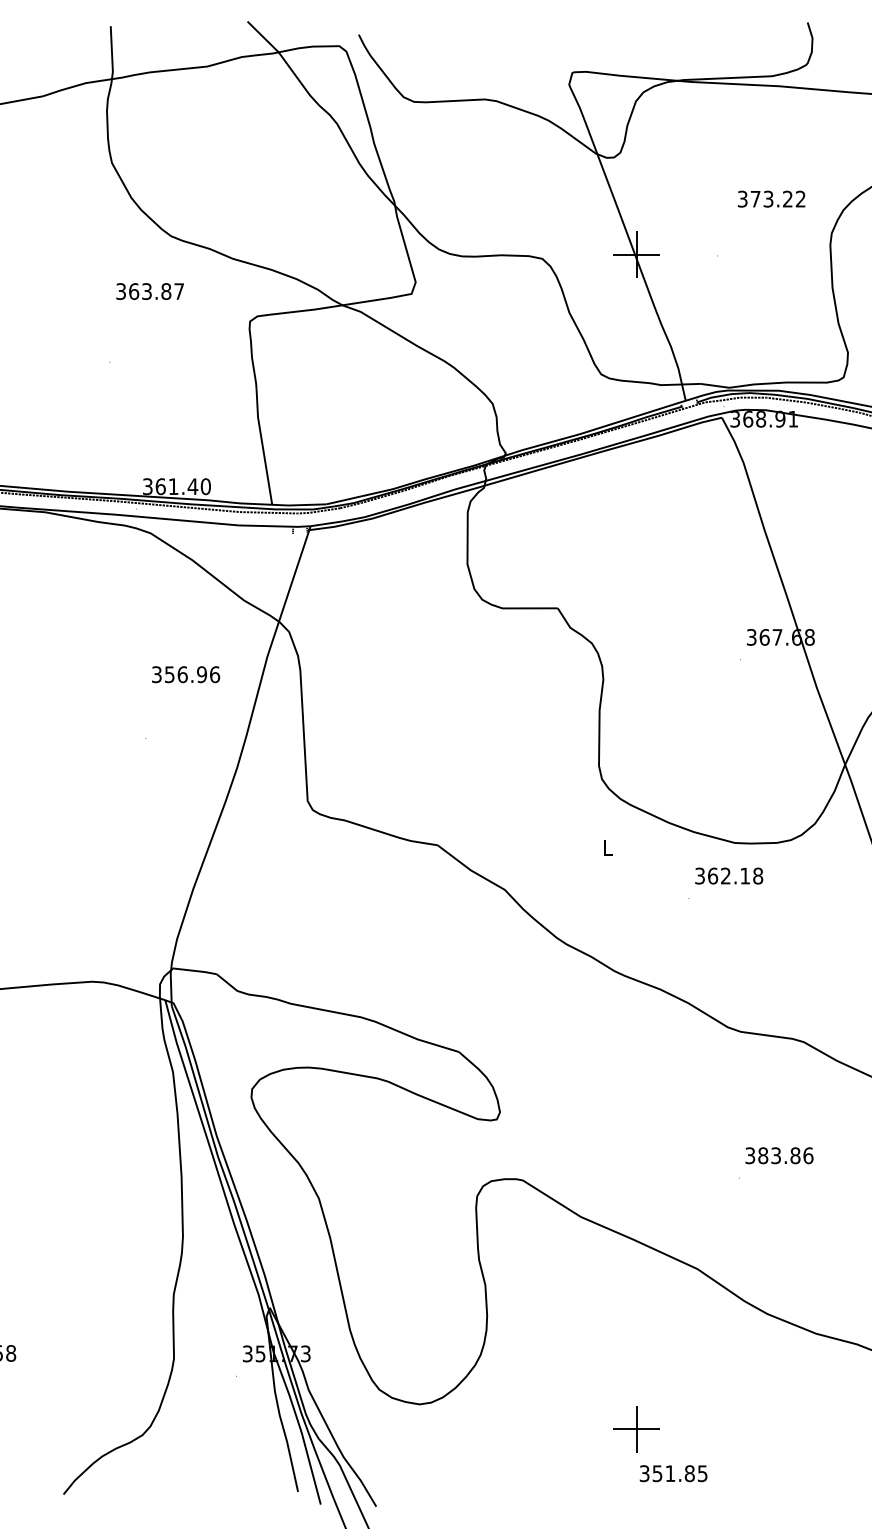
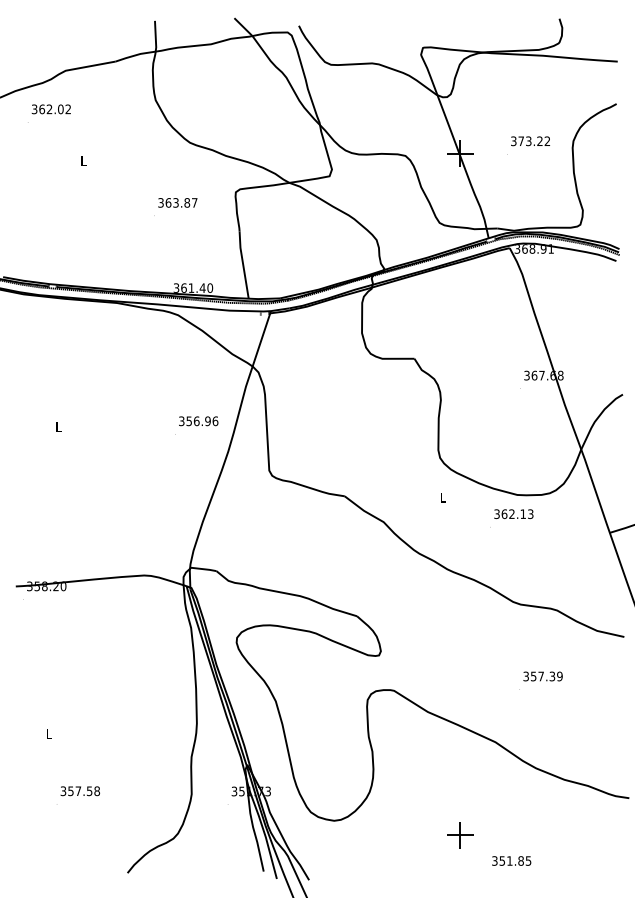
text: (771, 199) -> (530, 141), moved
text: (149, 290) -> (177, 202), moved
text: (185, 675) -> (198, 421), moved
text: (757, 874) -> (530, 513), 362.18 -> 362.13
text: (785, 1155) -> (546, 676), 383.86 -> 357.39
text: (673, 1472) -> (511, 860), moved

